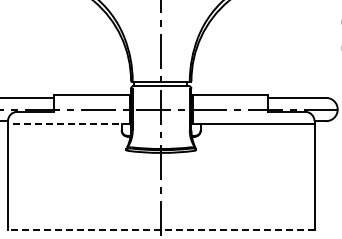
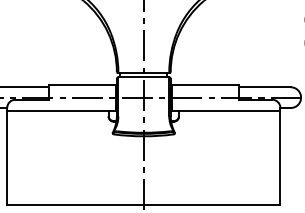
line: (68, 124) -> (61, 110), dashed -> solid
line: (160, 229) -> (143, 204), dashed -> solid

